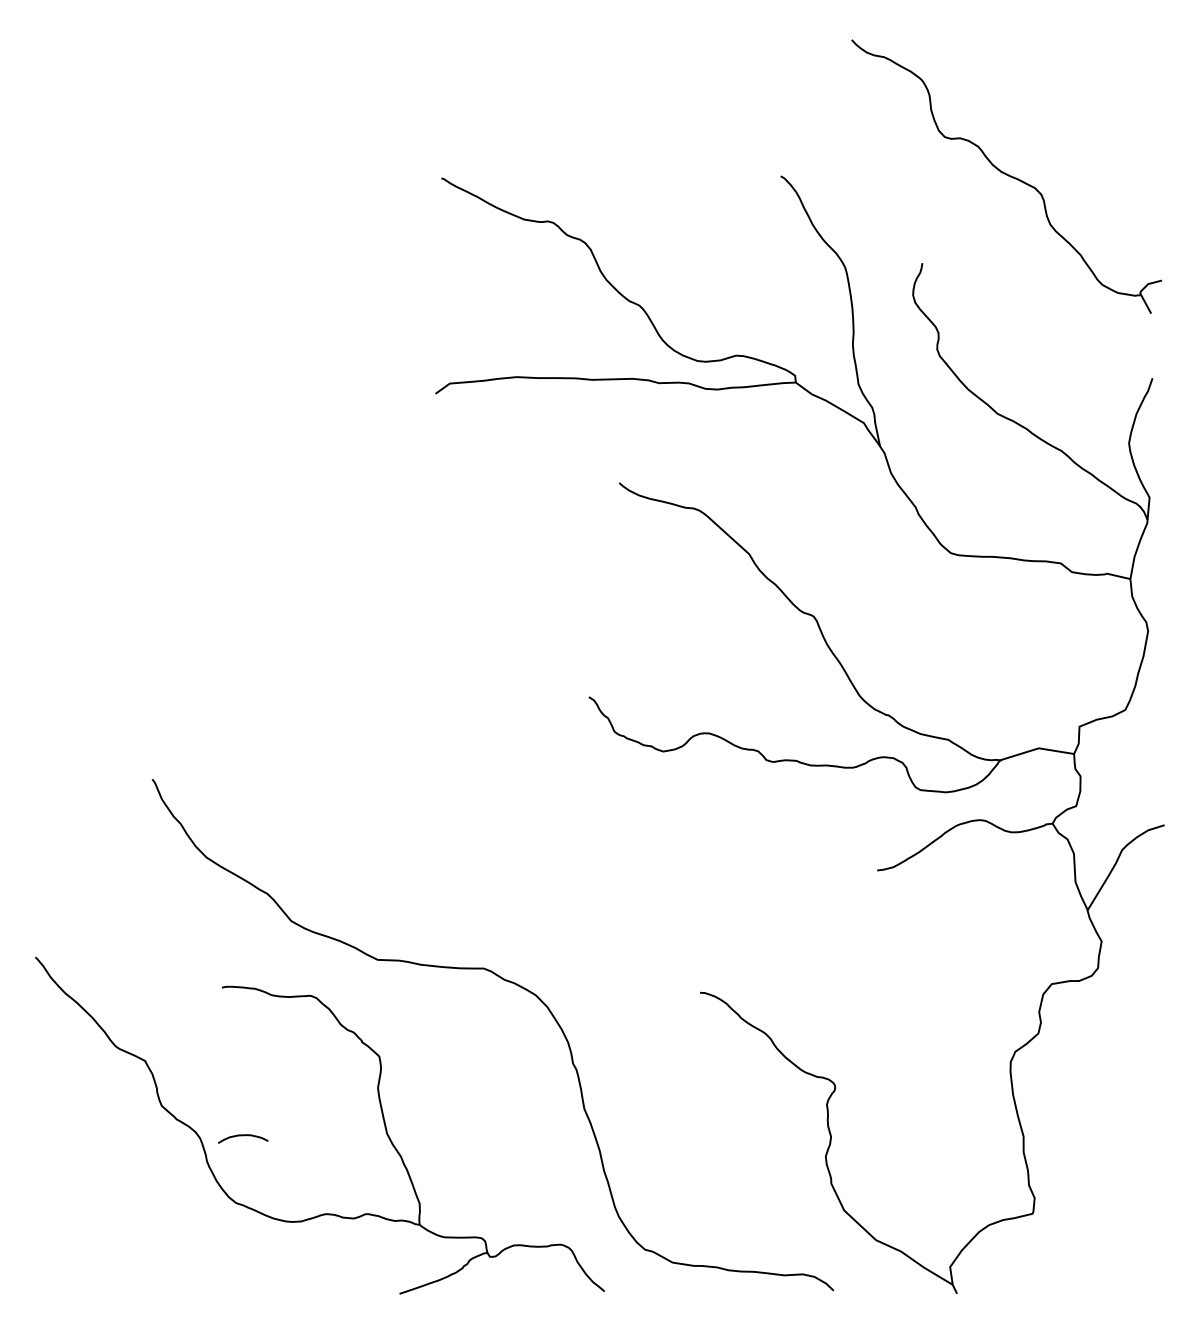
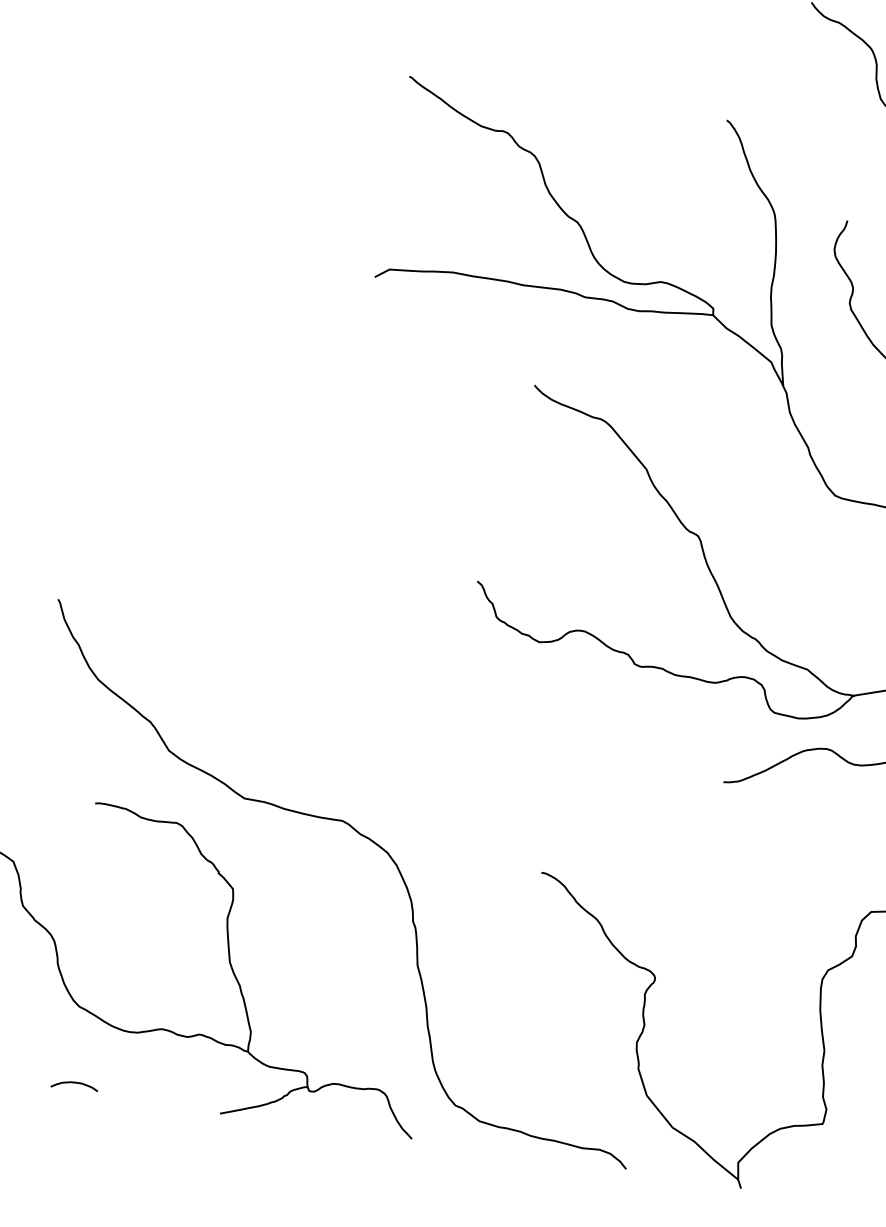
curve: (243, 1136) -> (75, 1083), moved

